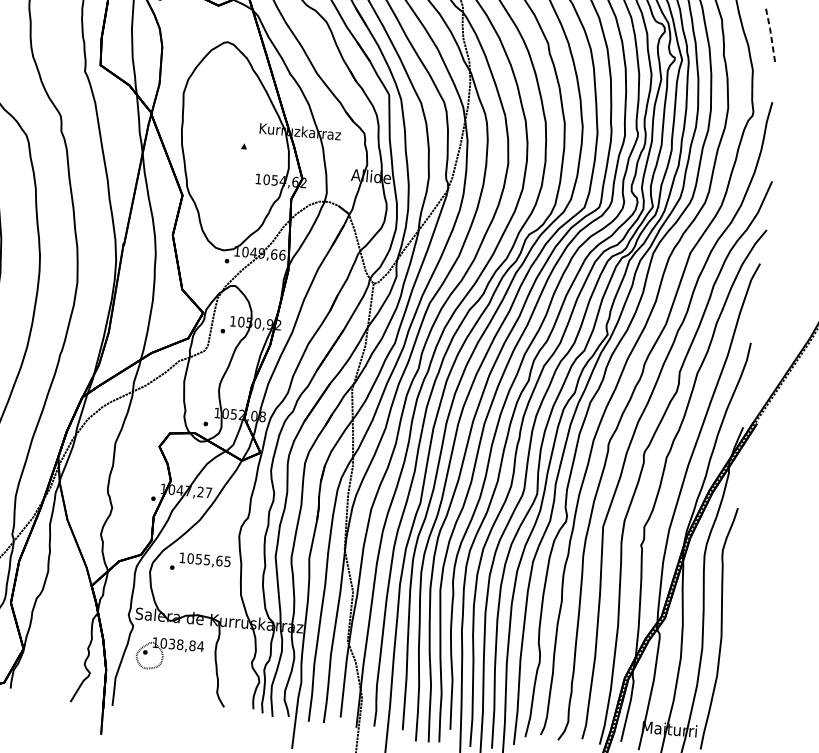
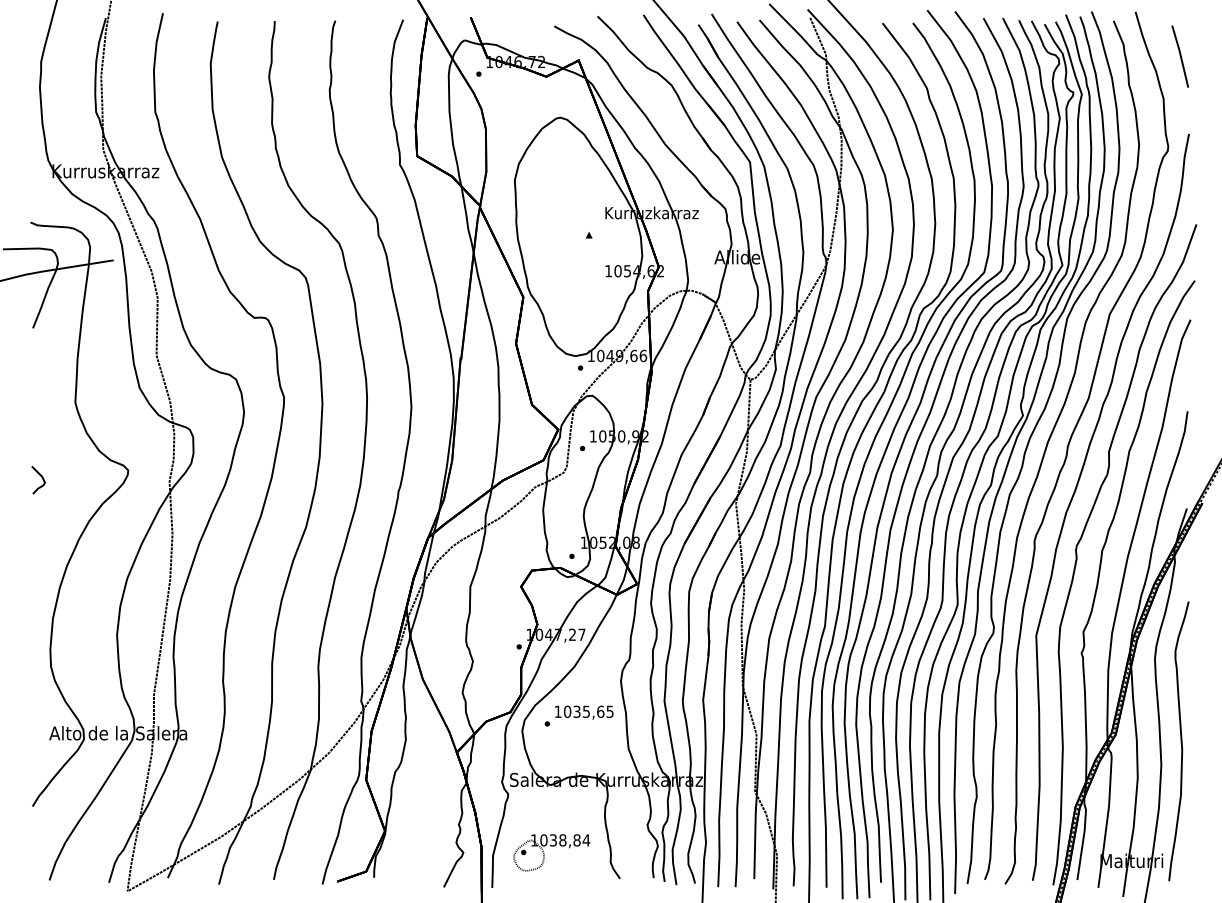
line: (770, 33) -> (1180, 55), dashed -> solid
text: (198, 558) -> (576, 710), 1055,65 -> 1035,65
part: (169, 654) -> (551, 852), moved

